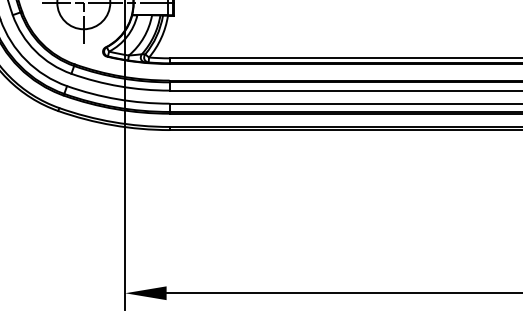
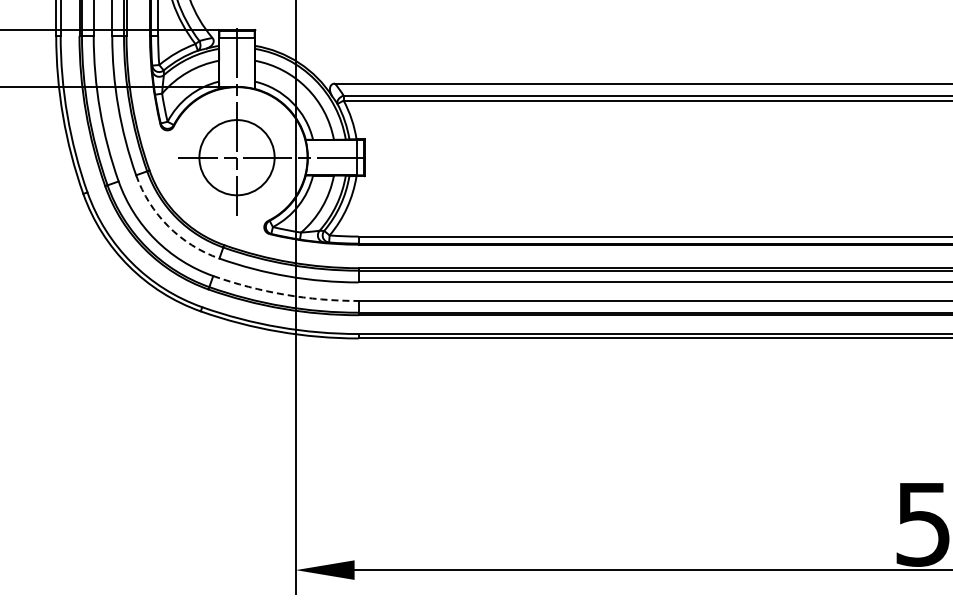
arc: (35, 51) -> (168, 226), solid -> dashed
arc: (117, 99) -> (284, 294), solid -> dashed

